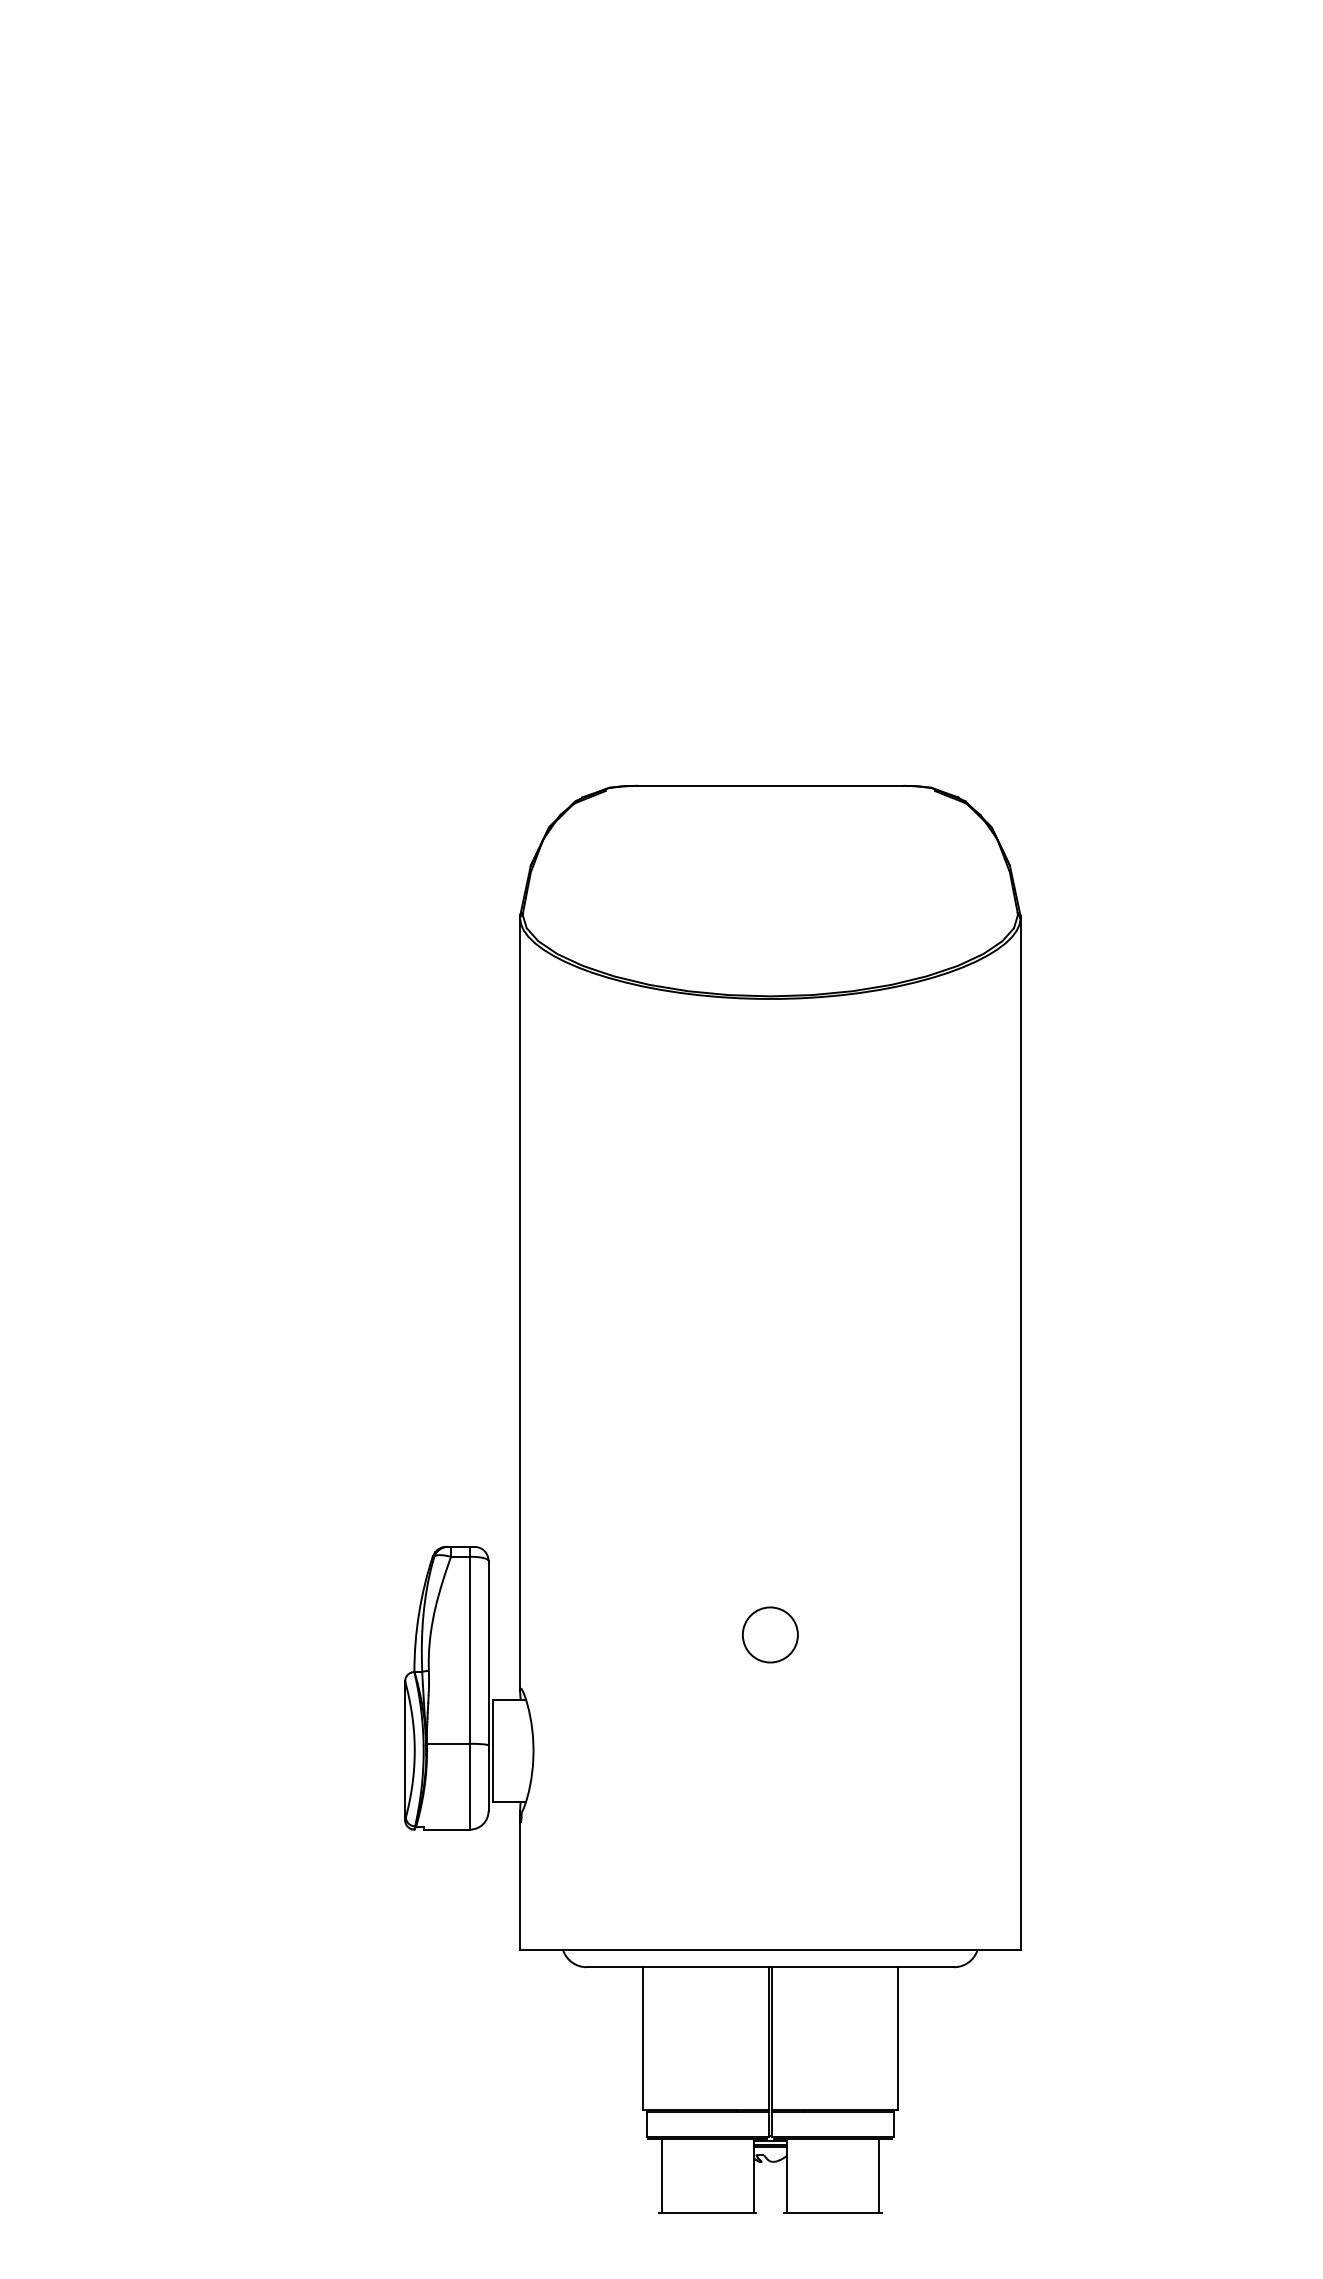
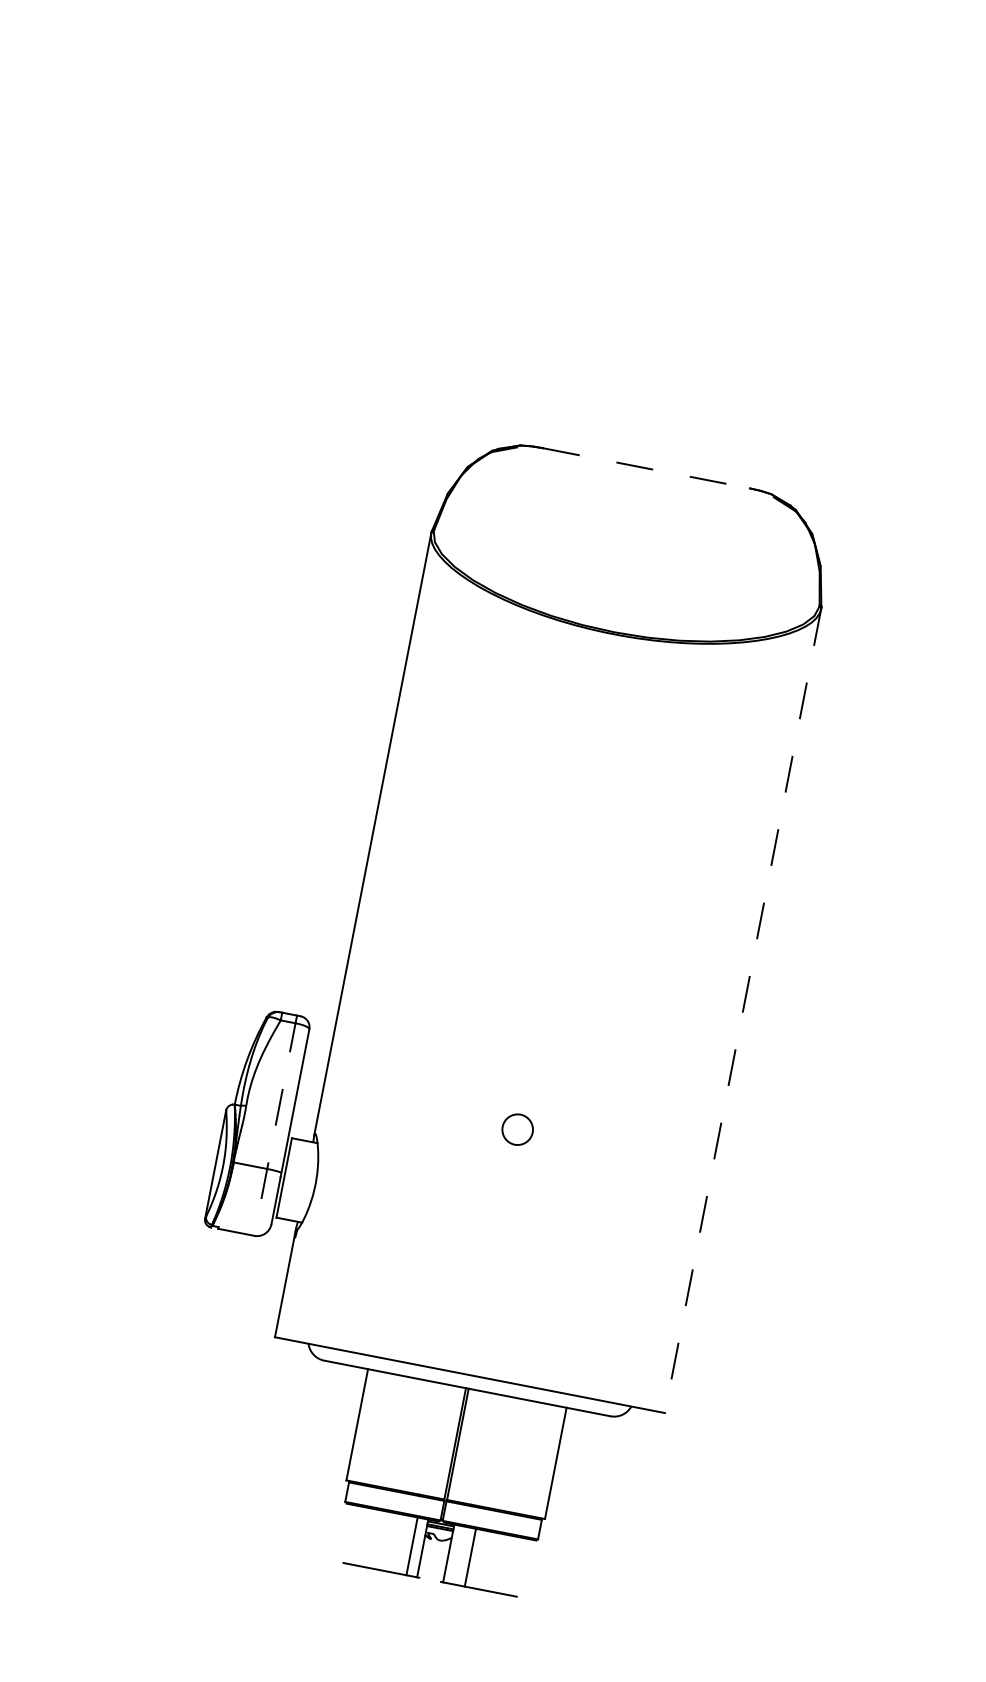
line: (770, 785) -> (646, 468), solid -> dashed
line: (1020, 1434) -> (742, 1011), solid -> dashed
circle: (770, 1634) -> (517, 1129), size x0.7
line: (470, 1688) -> (275, 1125), solid -> dashed
line: (661, 2175) -> (411, 1546), moved
line: (878, 2175) -> (470, 1557), moved

